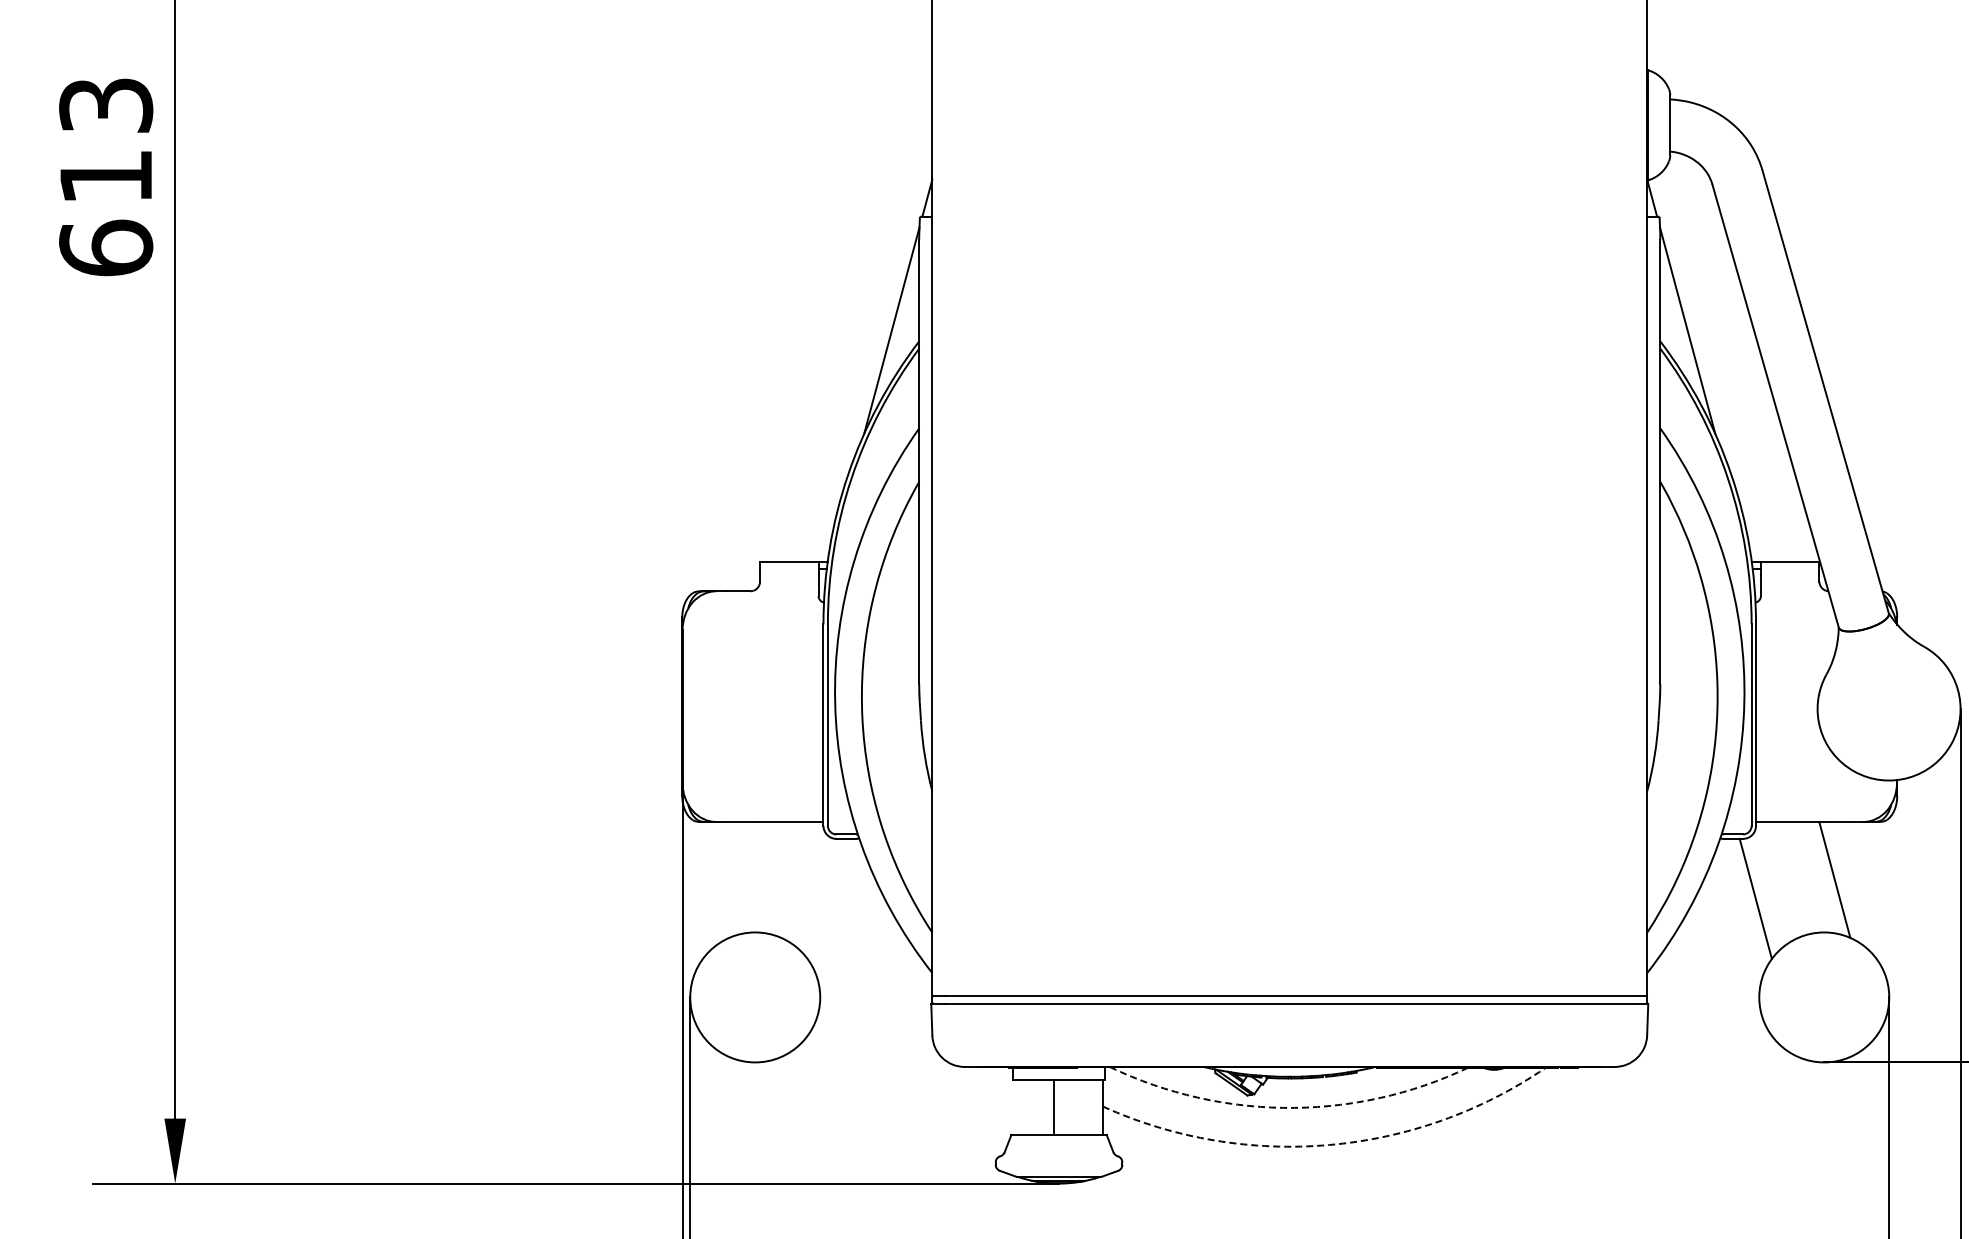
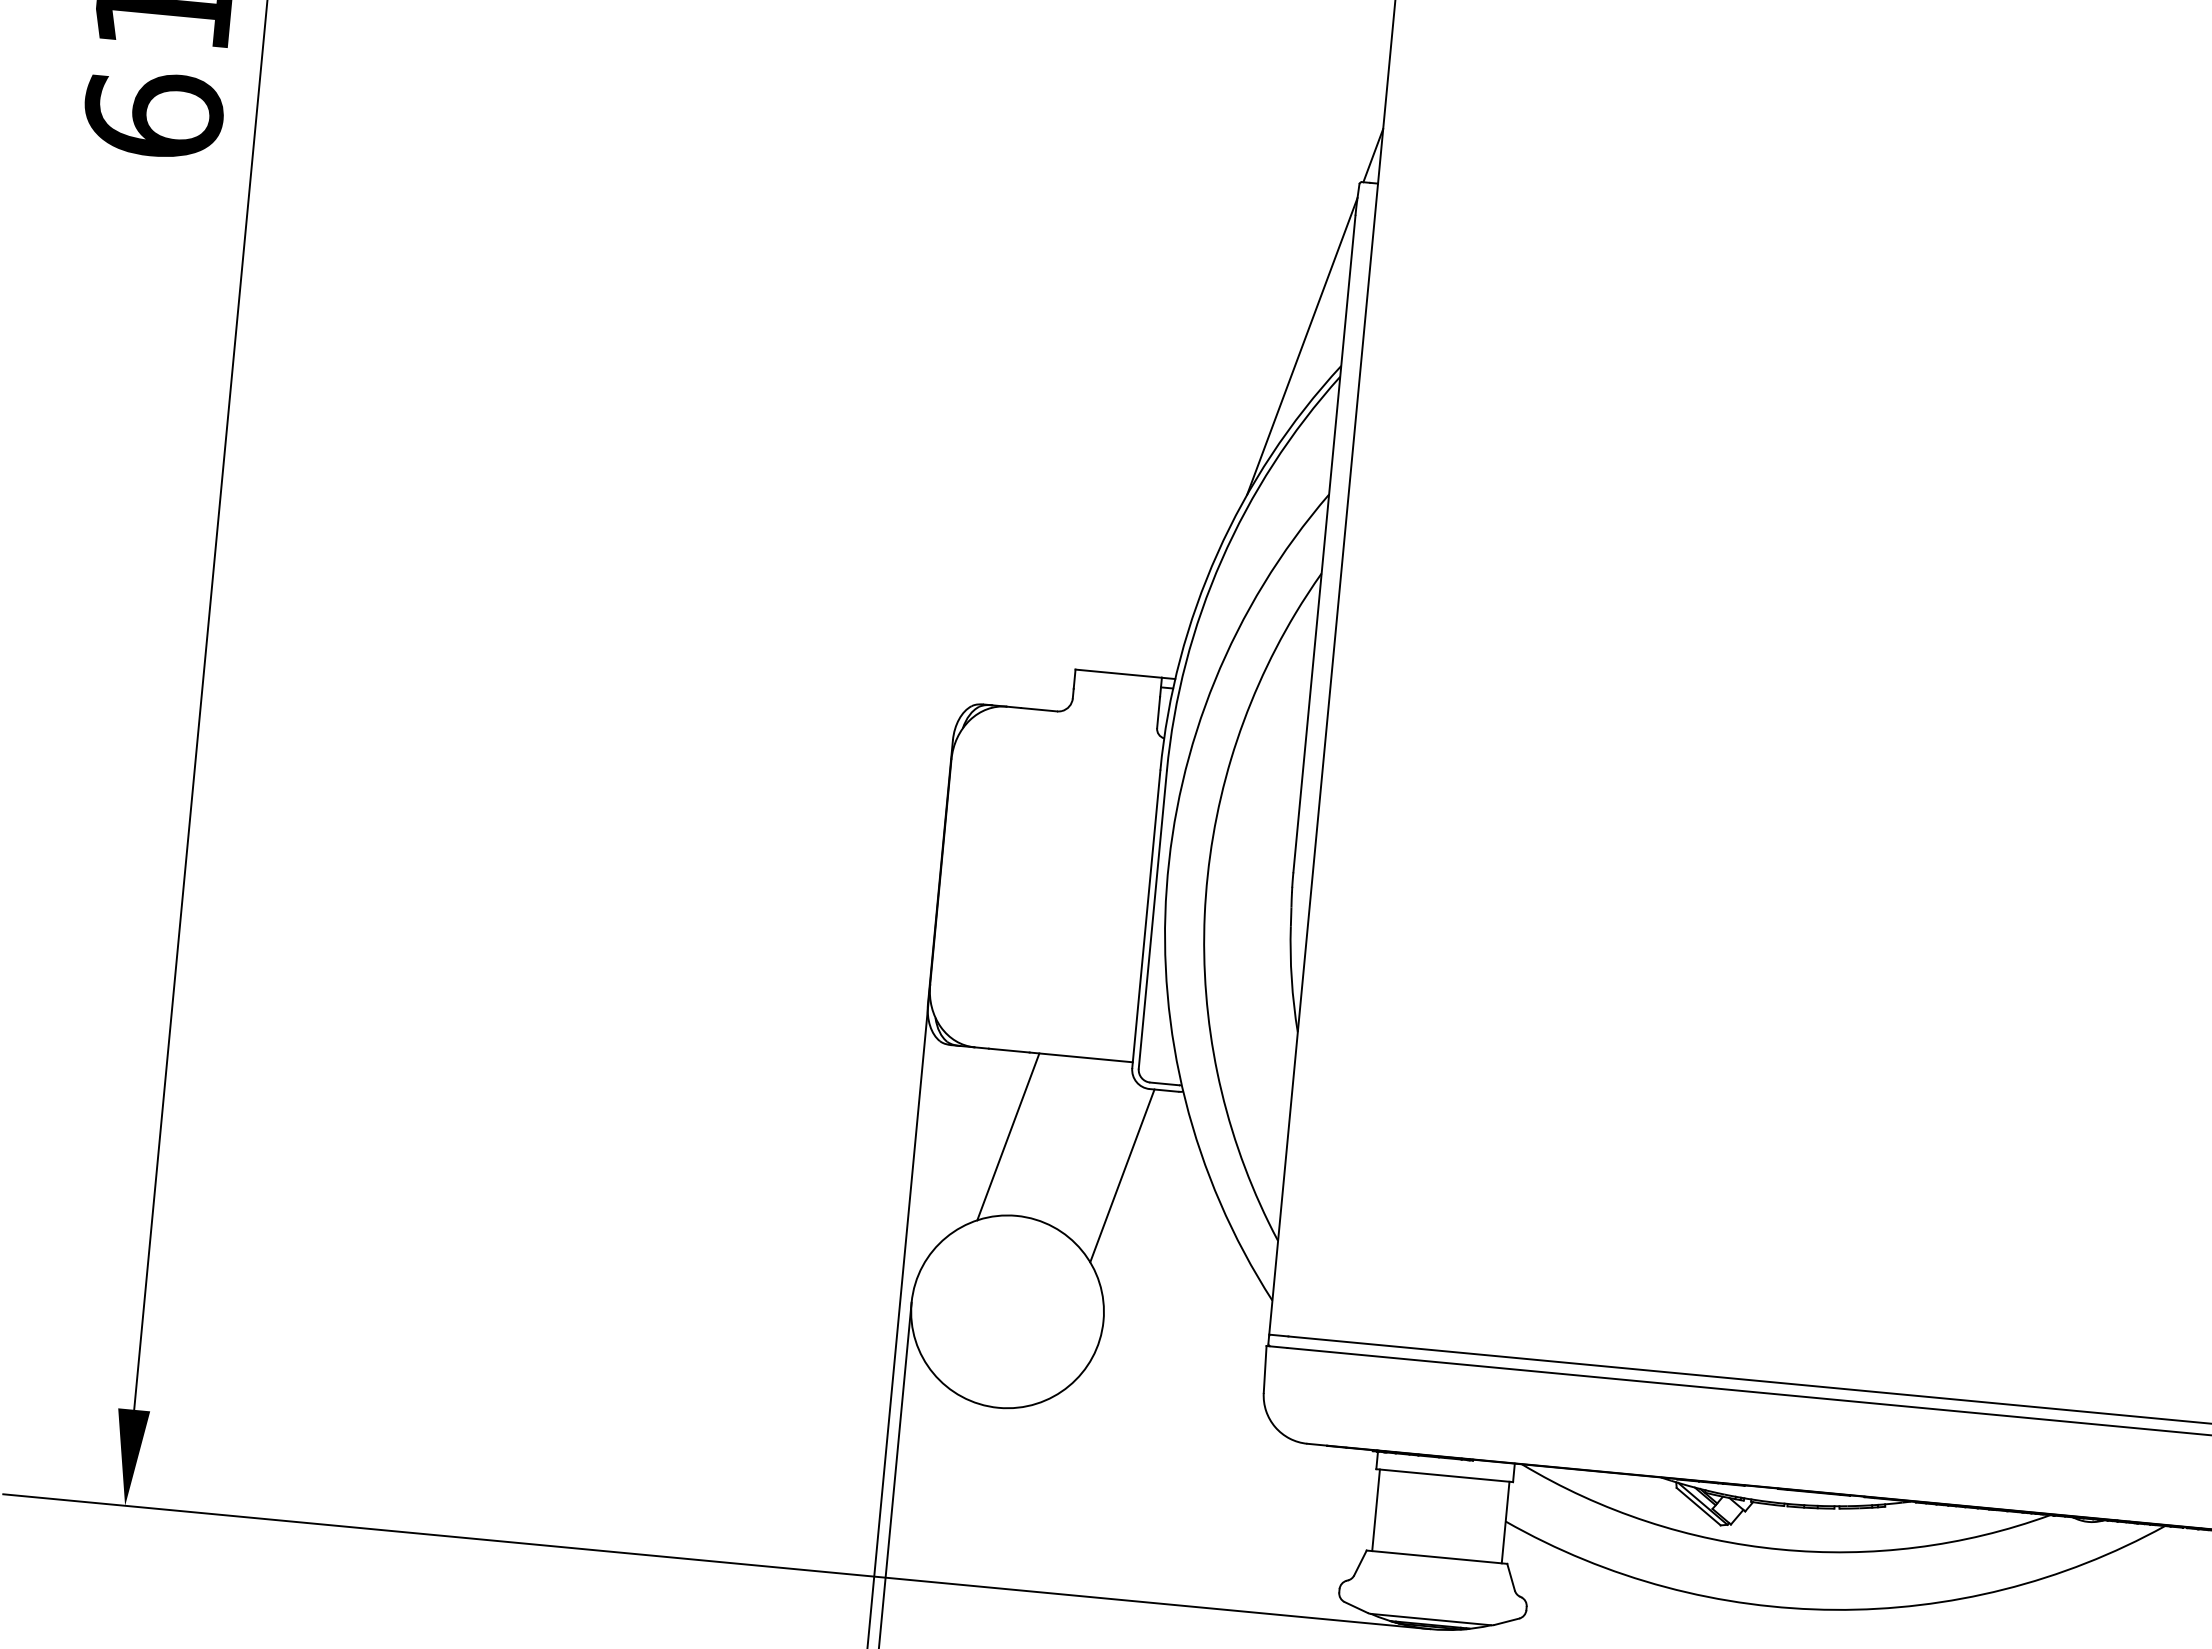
line: (744, 879) -> (1008, 1136), added
line: (823, 898) -> (1122, 1175), added
line: (1054, 1106) -> (1376, 1509), moved
arc: (1289, 1107) -> (1781, 1548), dashed -> solid
arc: (1329, 1144) -> (1834, 1609), dashed -> solid

